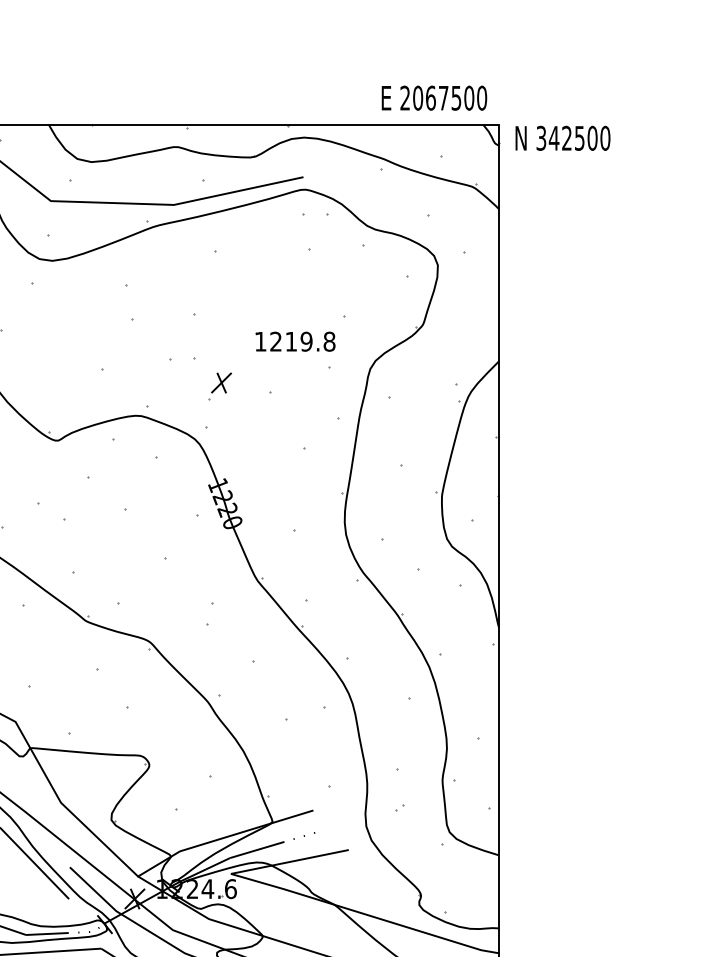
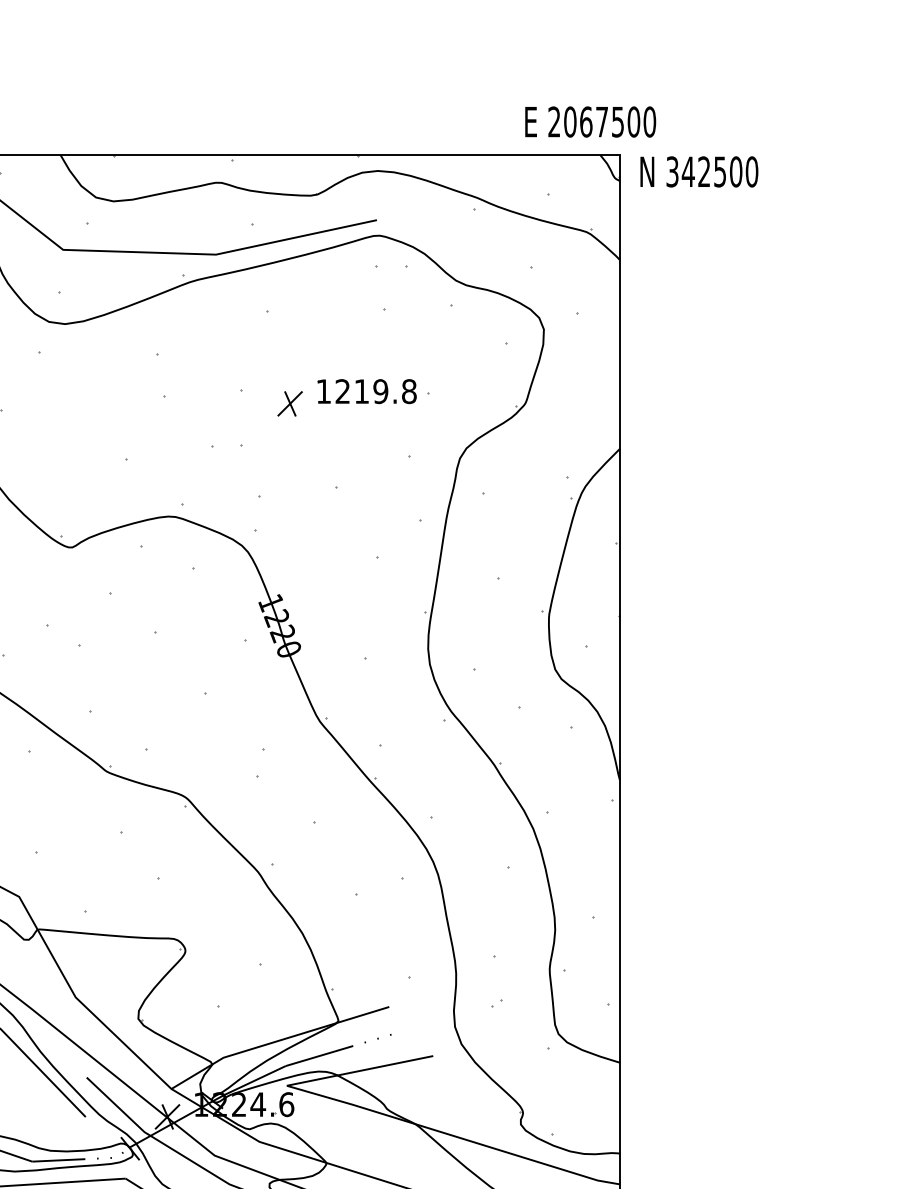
text: (434, 97) -> (590, 121), moved
part: (295, 341) -> (366, 391), moved
part: (221, 382) -> (289, 403), moved

